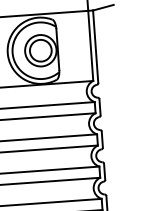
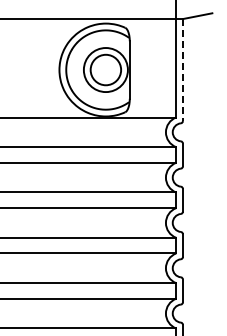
line: (95, 47) -> (182, 70), solid -> dashed

